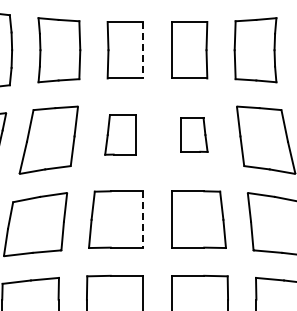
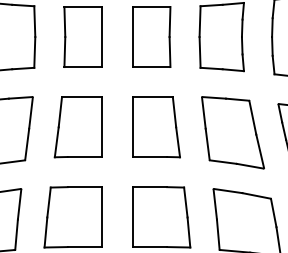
line: (143, 50) -> (102, 37), dashed -> solid
part: (120, 134) -> (78, 126), size x1.43
part: (194, 134) -> (156, 126), size x1.67
line: (143, 219) -> (102, 217), dashed -> solid

